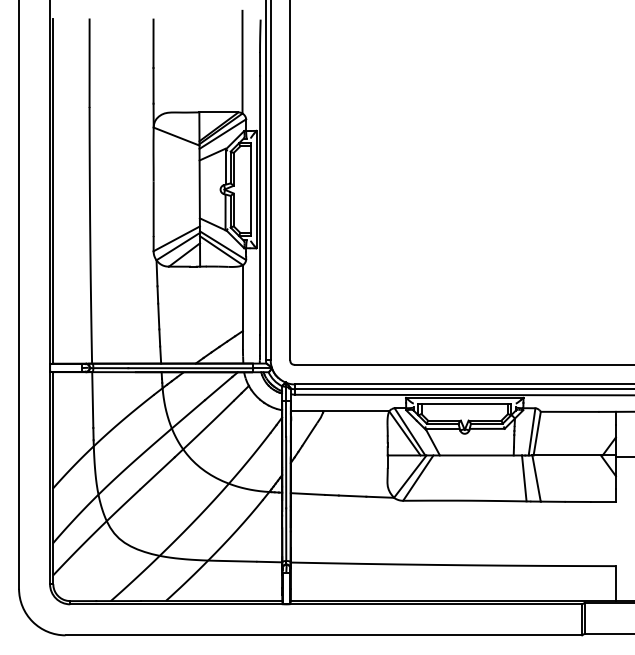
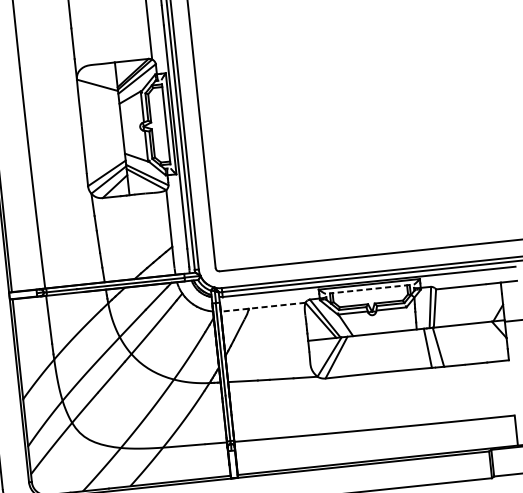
line: (464, 403) -> (369, 289), solid -> dashed
line: (339, 411) -> (262, 307), solid -> dashed

